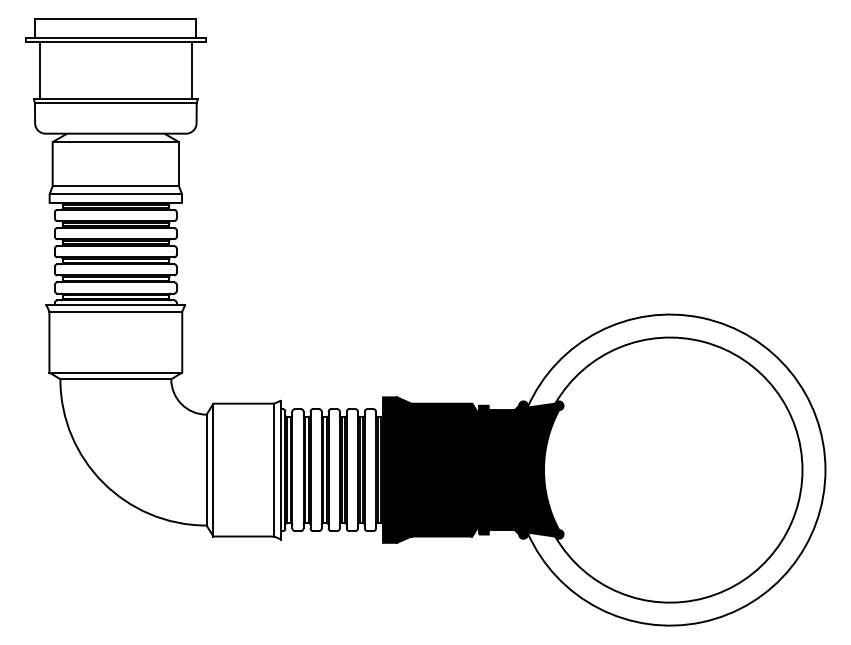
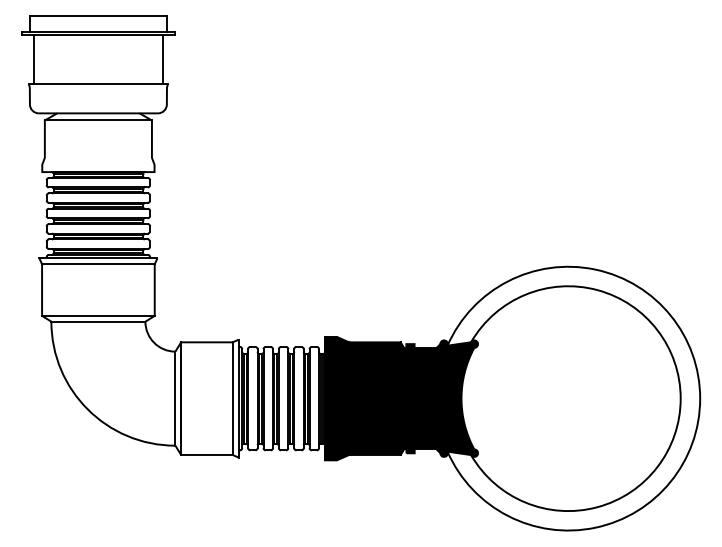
line: (115, 103) -> (98, 87), removed
line: (115, 186) -> (98, 158), removed
line: (115, 194) -> (98, 164), removed

